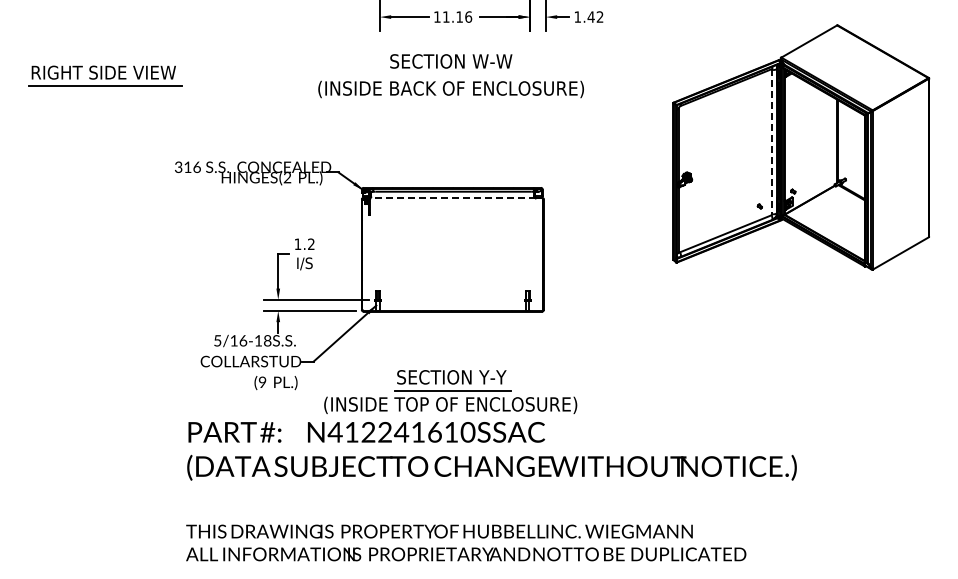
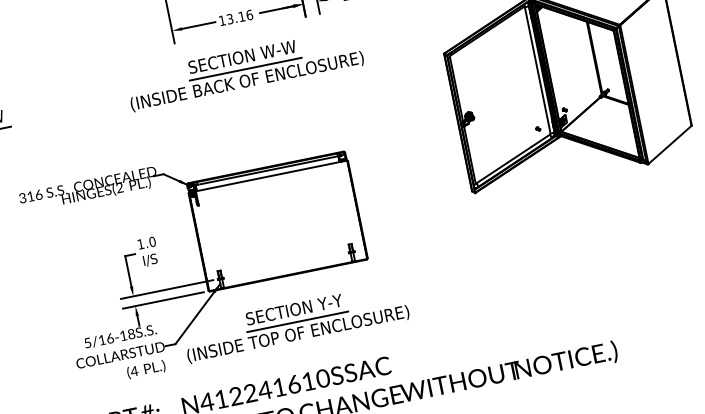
text: (446, 16) -> (230, 18), 11.16 -> 13.16
line: (452, 75) -> (245, 69), added
line: (772, 142) -> (537, 70), dashed -> solid
line: (452, 198) -> (267, 176), dashed -> solid
text: (310, 244) -> (151, 242), 1.2 -> 1.0
text: (262, 381) -> (134, 370), (9 -> (4
part: (450, 391) -> (295, 322), moved

